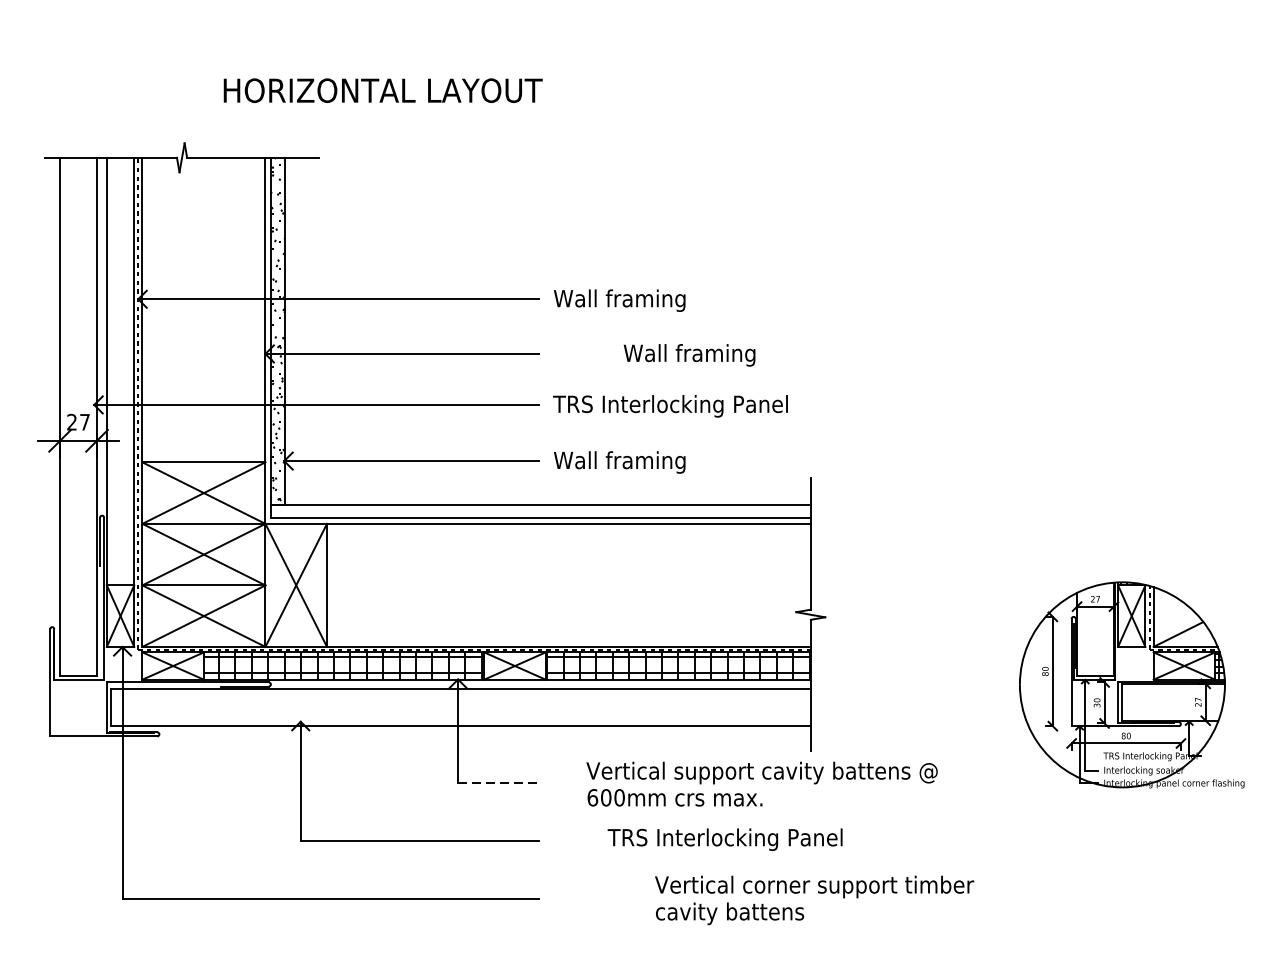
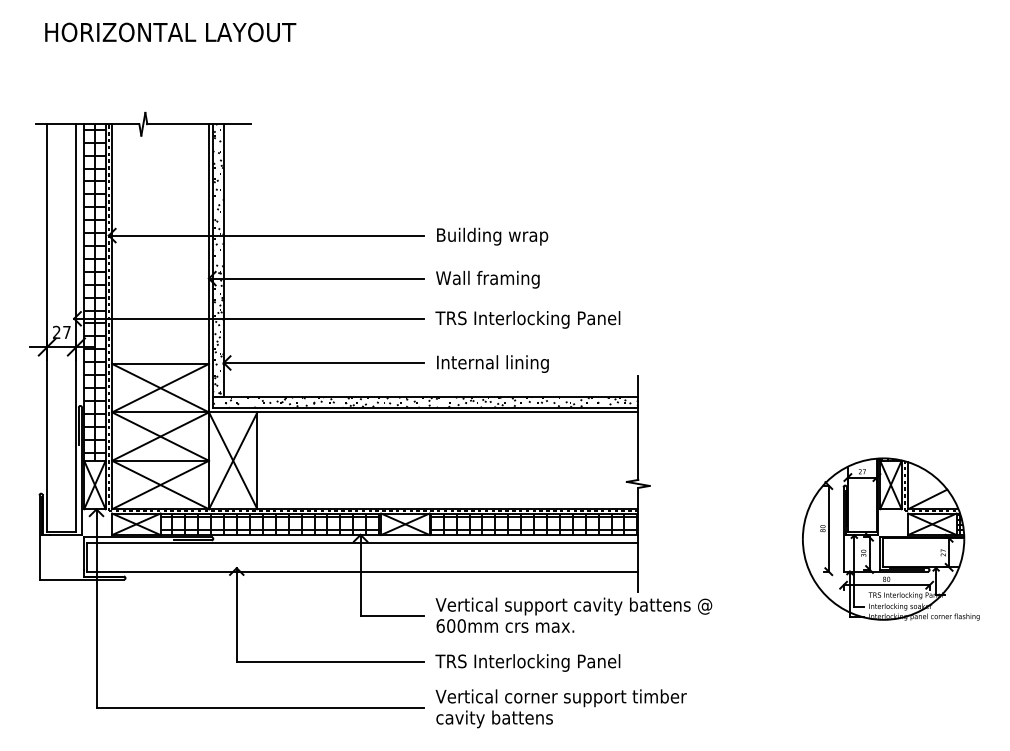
text: (382, 90) -> (170, 32), moved
text: (625, 300) -> (492, 236), Wall framing -> Building wrap
text: (689, 355) -> (487, 279), moved
hatch: (120, 371) -> (94, 292), added
text: (625, 461) -> (492, 363), Wall framing -> Internal lining
hatch: (540, 511) -> (425, 402), added
line: (498, 783) -> (392, 616), dashed -> solid
text: (761, 783) -> (573, 614), moved
text: (724, 839) -> (527, 662), moved
text: (813, 900) -> (560, 708), moved

